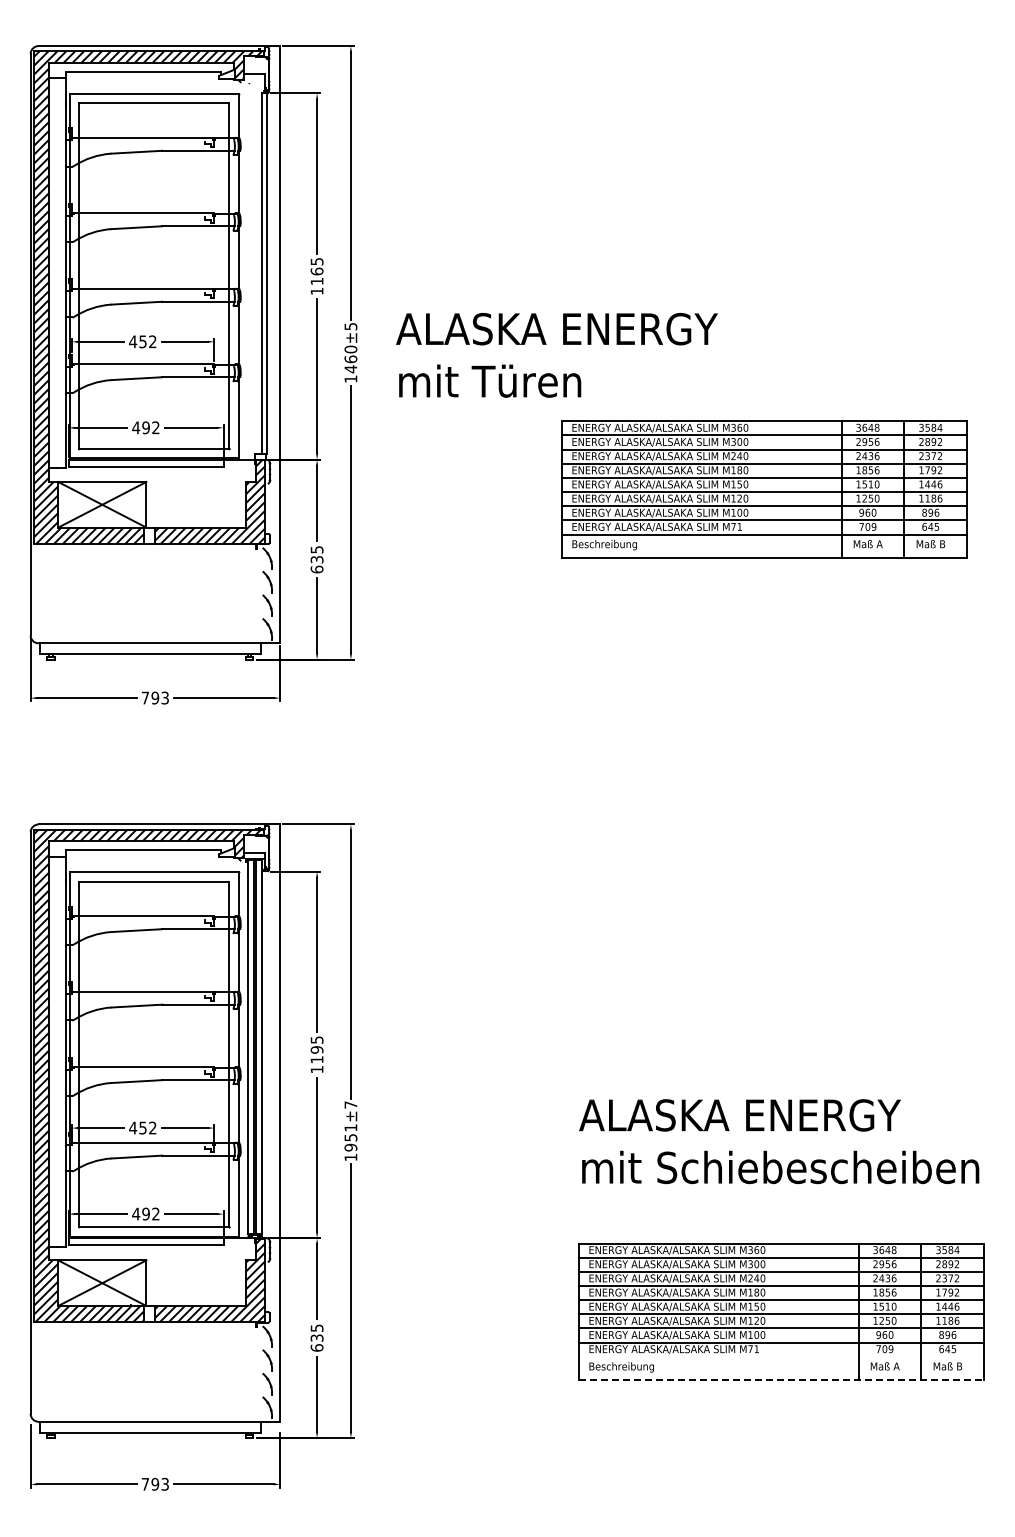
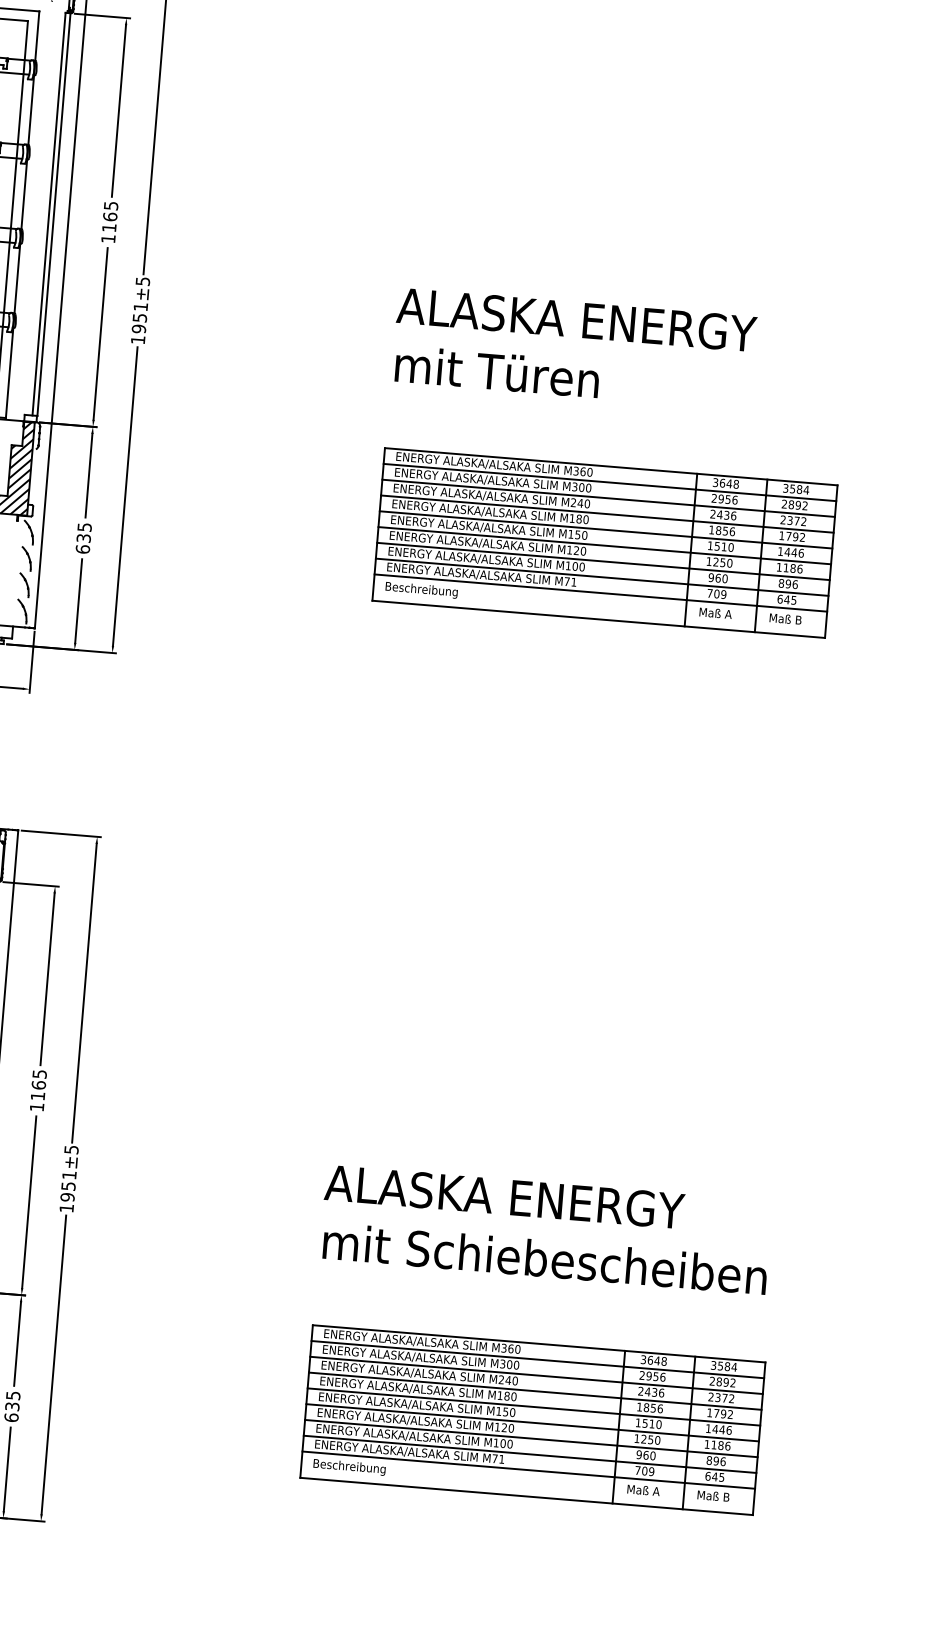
text: (556, 354) -> (573, 348), moved
text: (350, 359) -> (139, 318), 1460±5 -> 1951±5
part: (764, 489) -> (605, 542), moved
text: (316, 1049) -> (38, 1084), 1195 -> 1165
text: (350, 1104) -> (71, 1149), 1951±7 -> 1951±5
line: (781, 1356) -> (528, 1469), added
line: (781, 1380) -> (526, 1496), dashed -> solid

